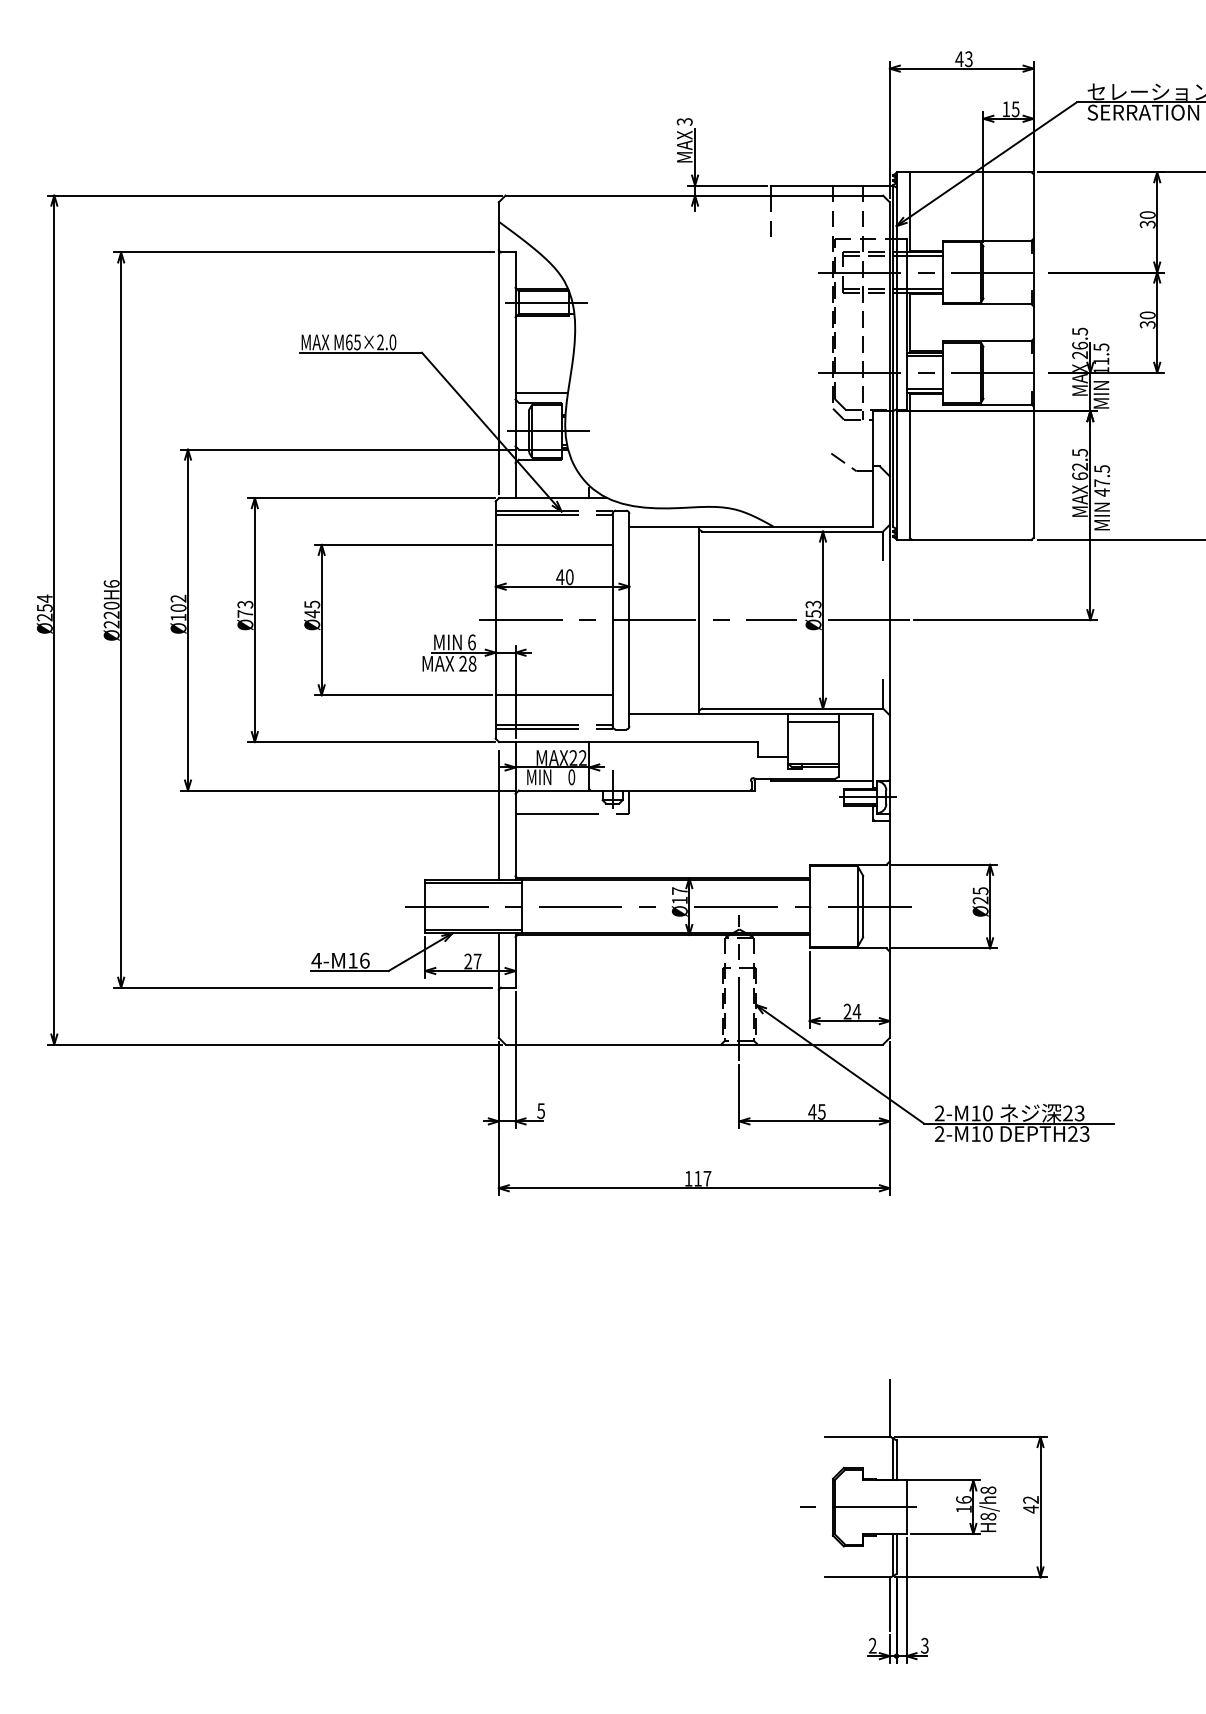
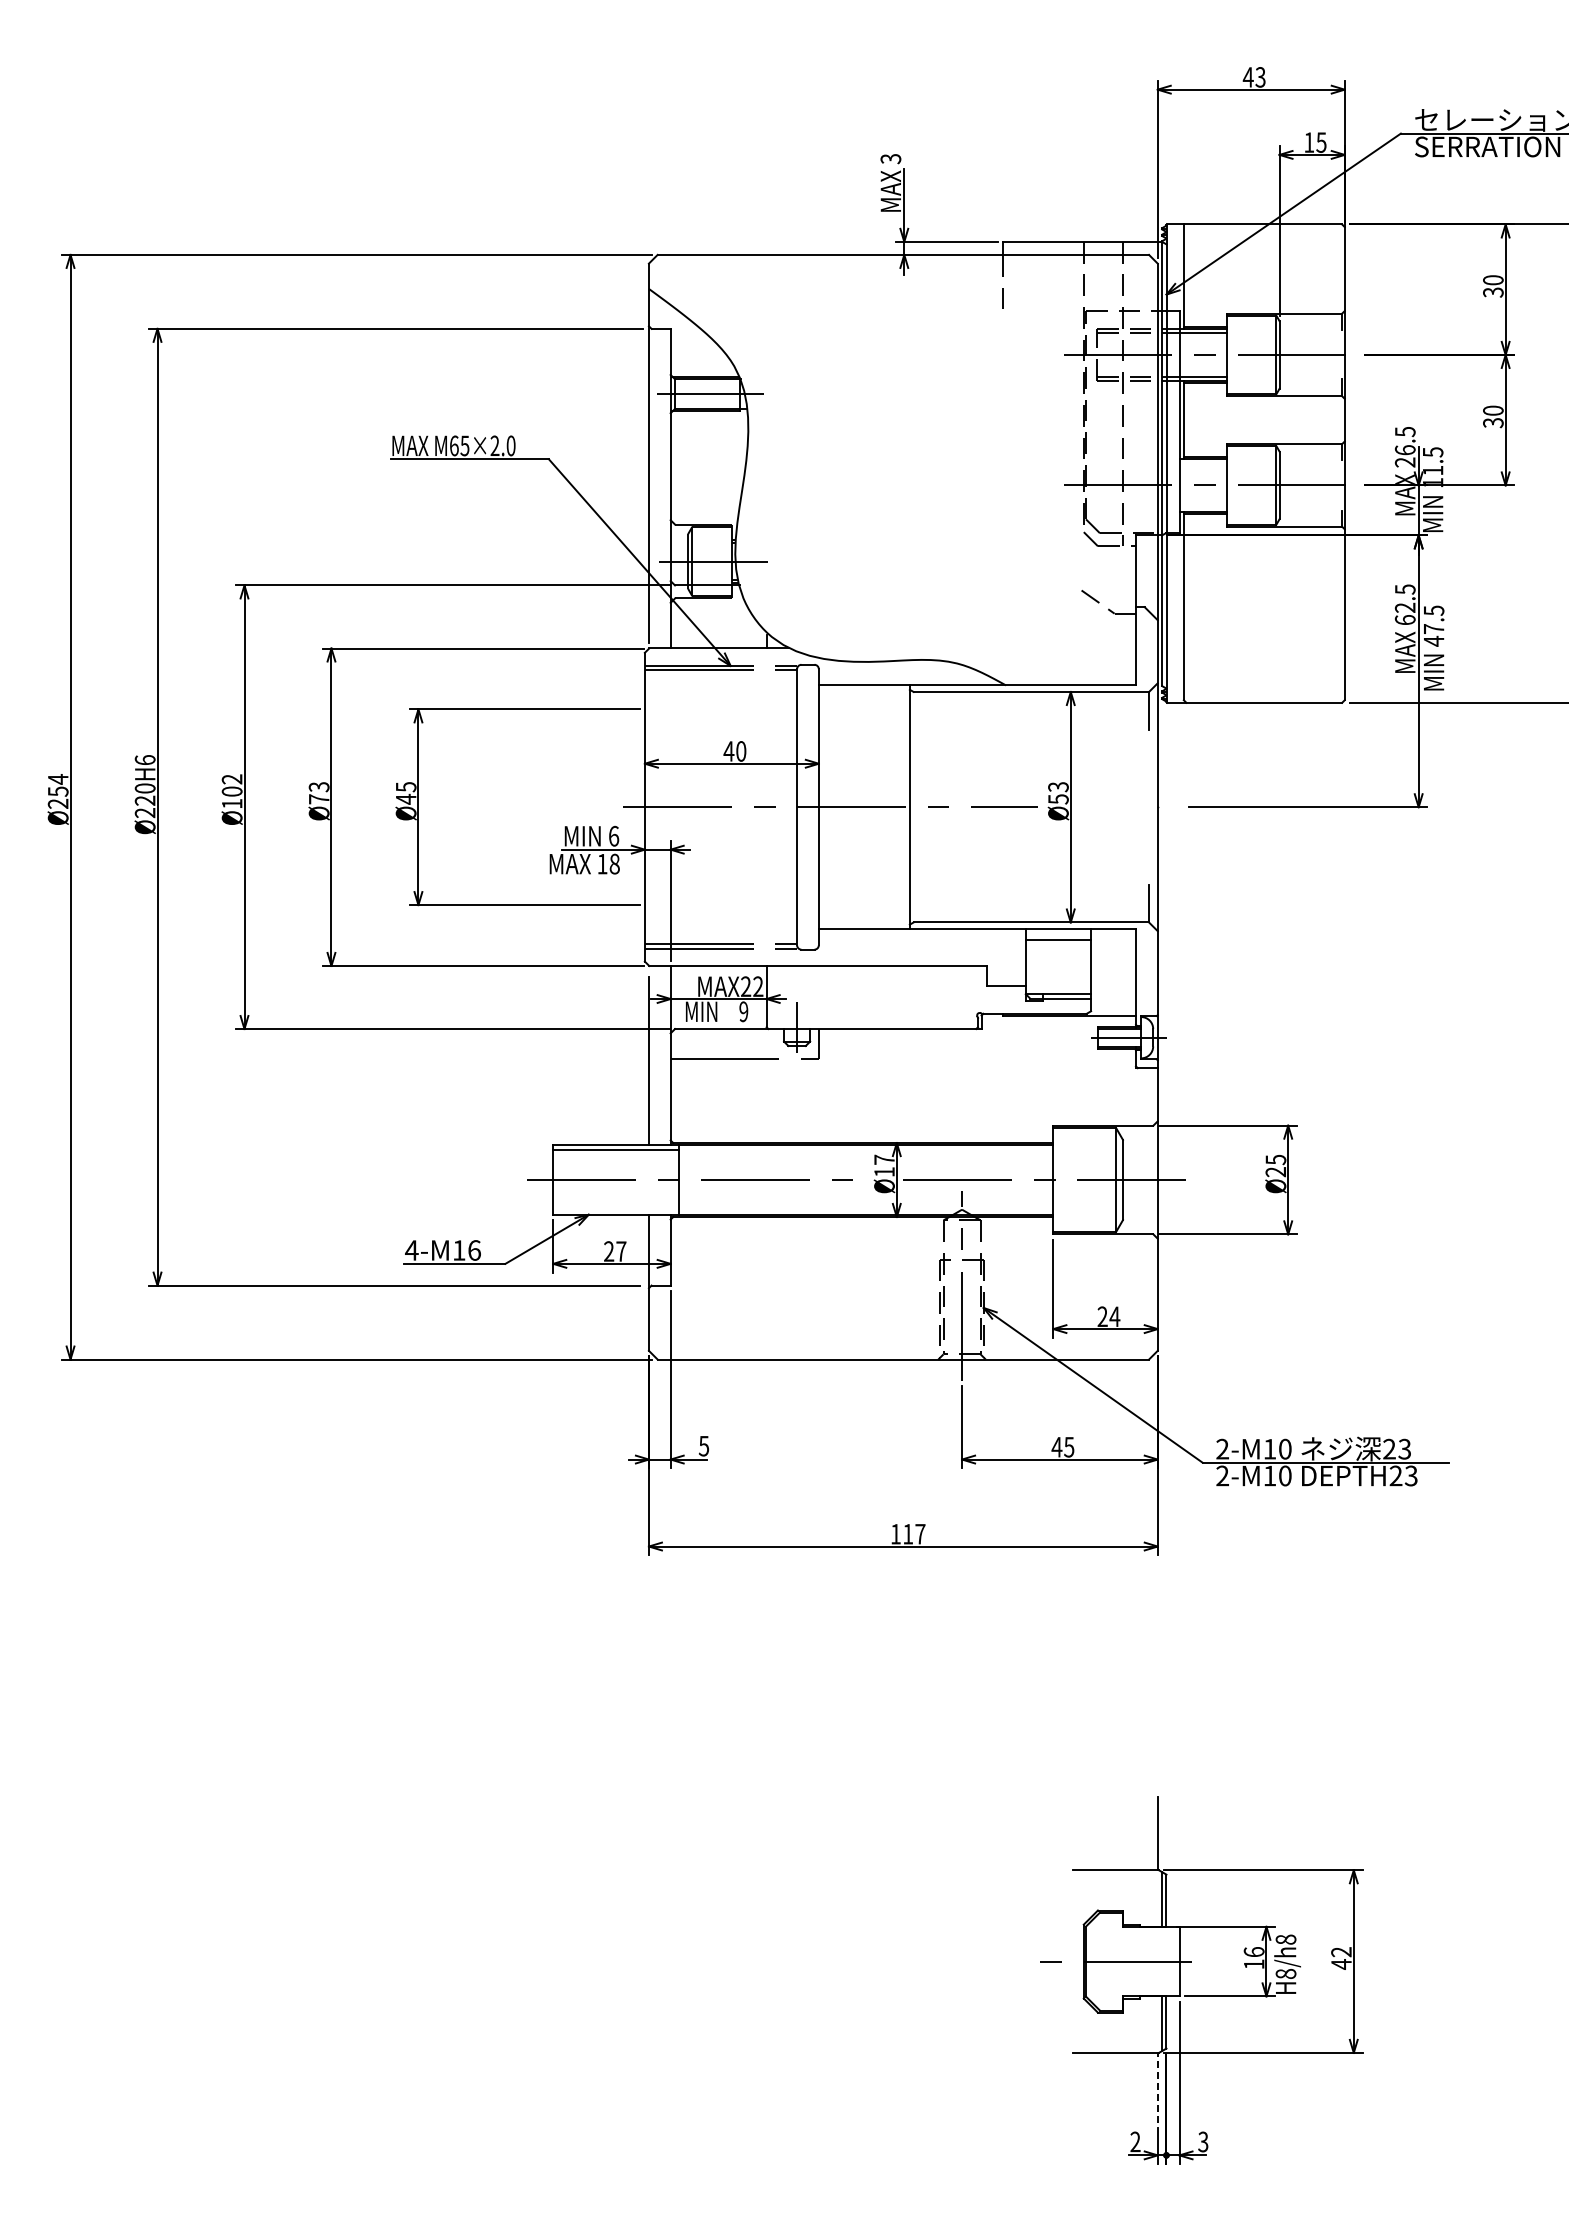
line: (925, 355) -> (1203, 463), removed
line: (925, 389) -> (1203, 507), removed
line: (540, 392) -> (703, 511), removed
line: (553, 544) -> (720, 709), removed
line: (868, 620) -> (1130, 807), removed
text: (463, 663) -> (602, 863), 28 -> 18
line: (553, 695) -> (720, 905), removed
text: (571, 777) -> (743, 1011), 0 -> 9
line: (473, 930) -> (616, 1210), removed
line: (889, 1603) -> (1157, 2087), solid -> dashed

